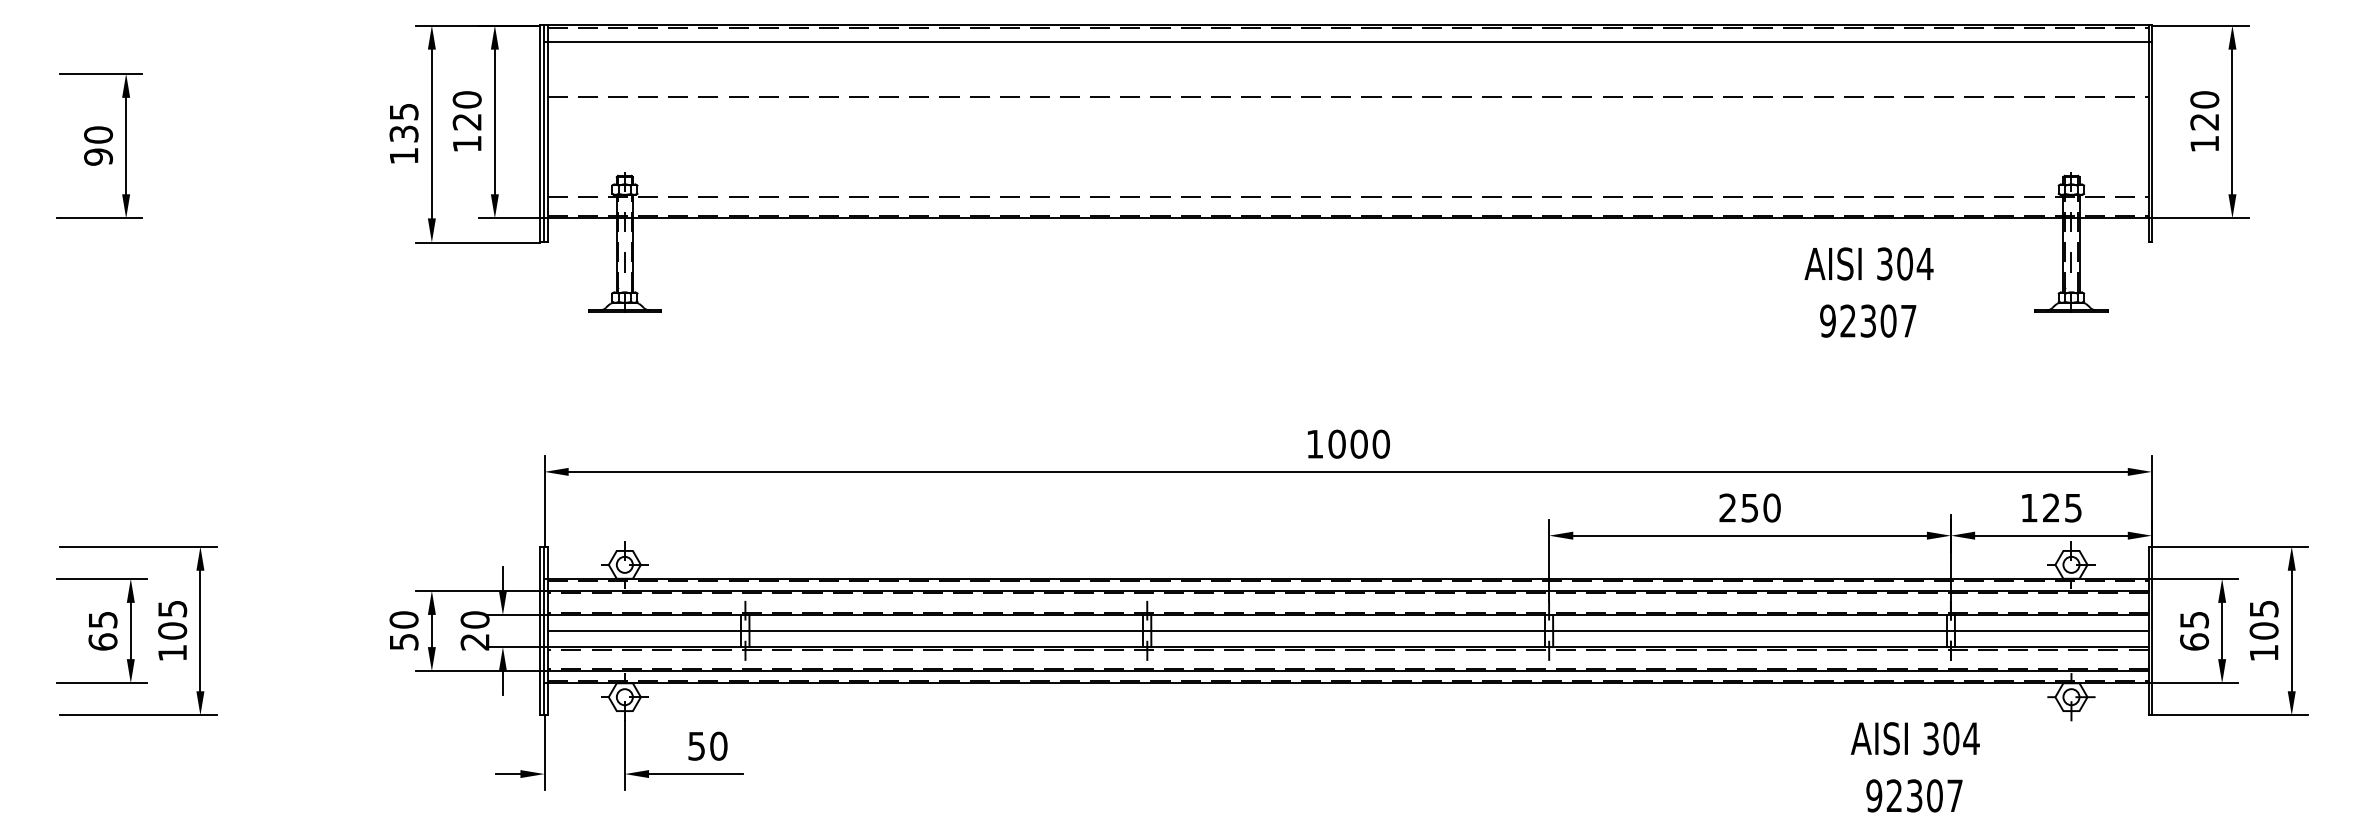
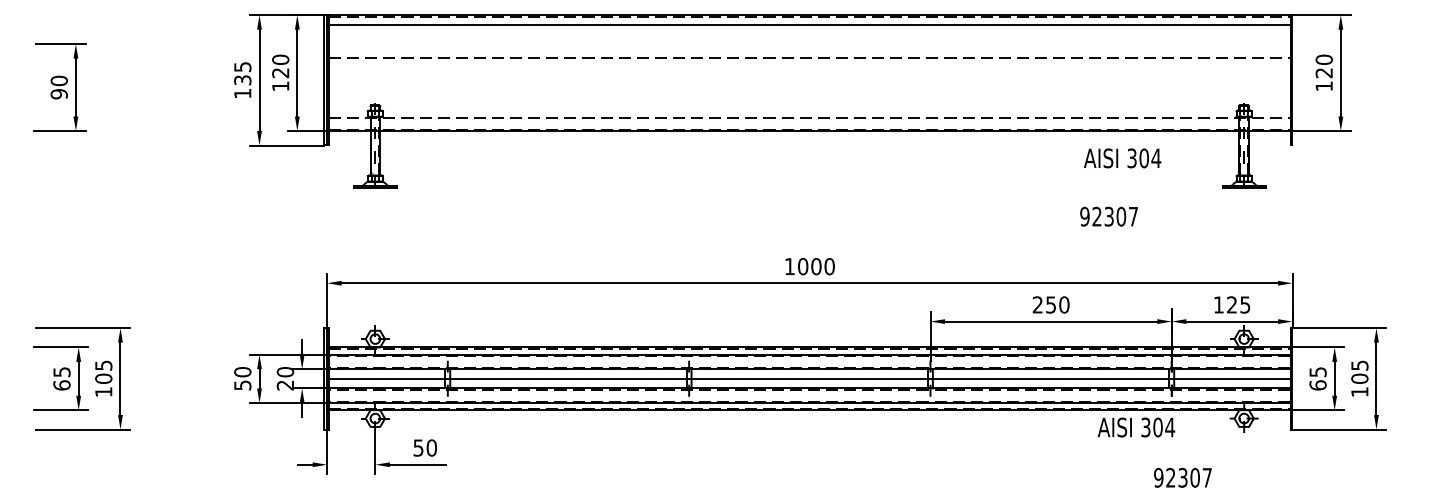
text: (1867, 320) -> (1108, 216), moved
text: (1915, 738) -> (1136, 427), moved
text: (1913, 795) -> (1182, 477), moved

